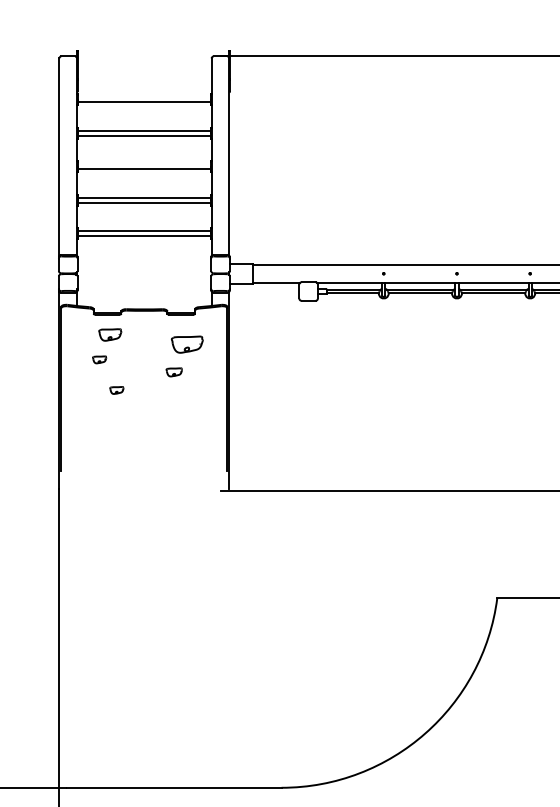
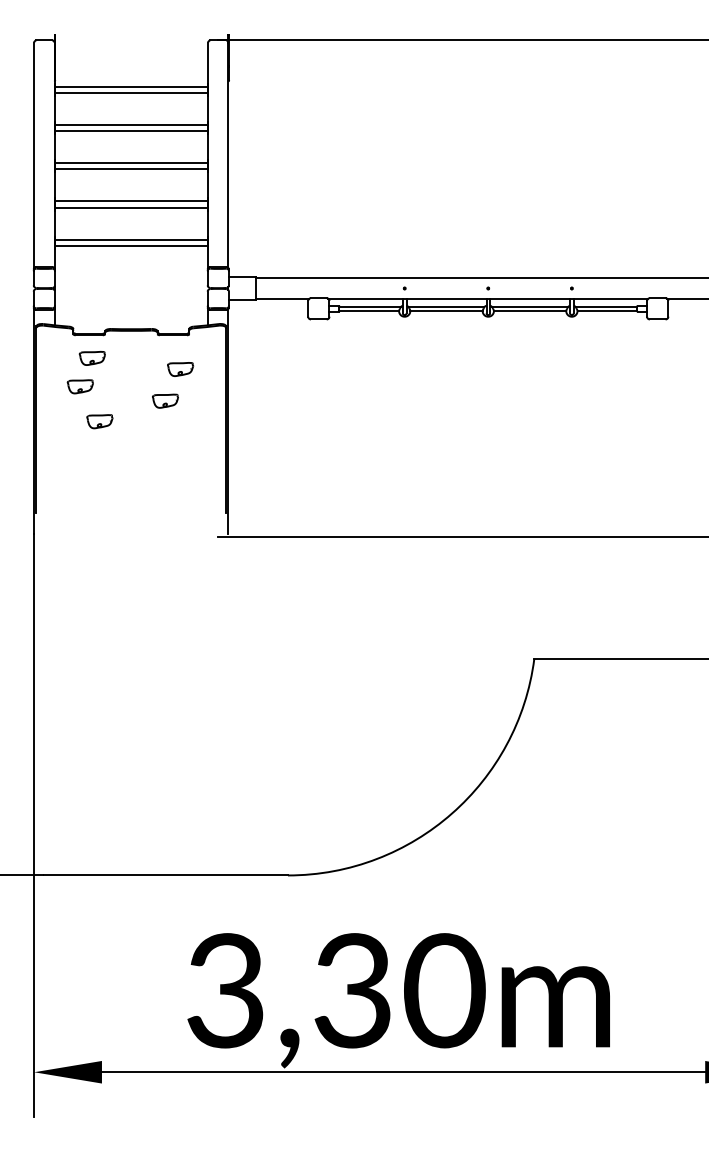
line: (143, 96) -> (130, 86), added
line: (143, 164) -> (130, 163), added
part: (187, 344) -> (180, 369), size x0.71
part: (98, 359) -> (79, 386), size x1.67
part: (174, 371) -> (165, 400), size x1.43
part: (116, 390) -> (99, 421), size x1.67

